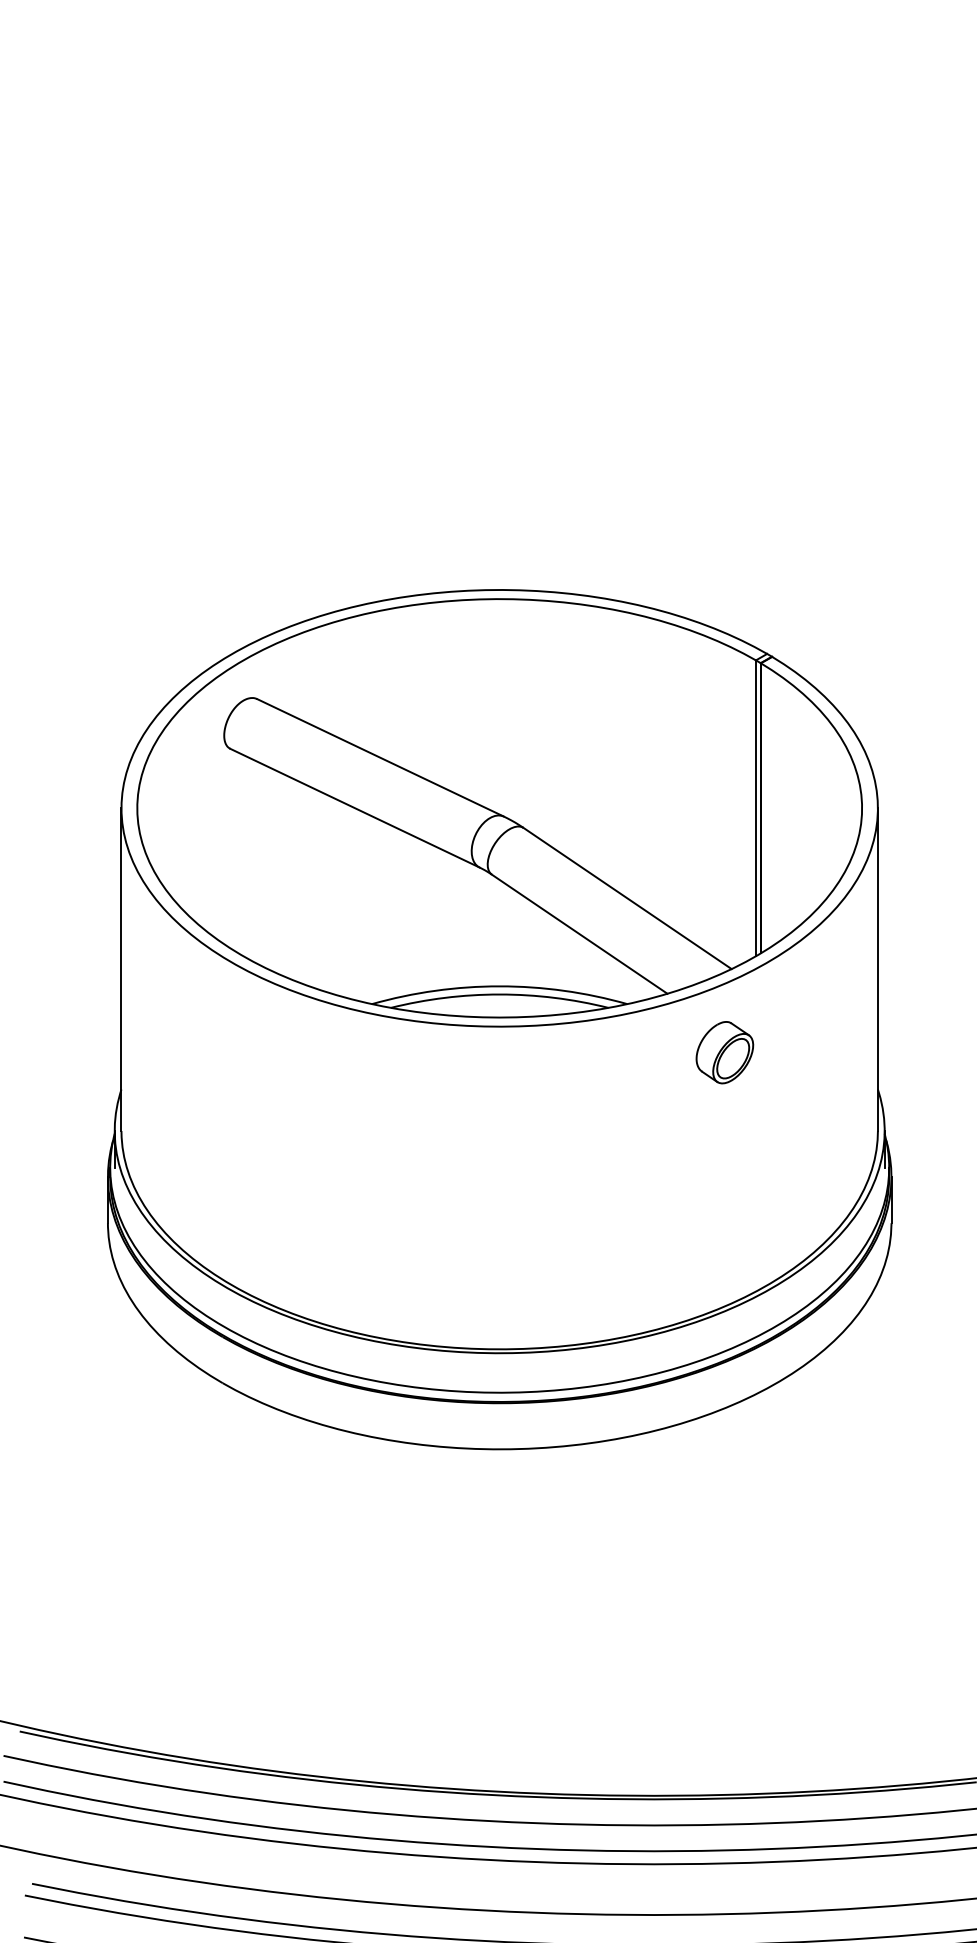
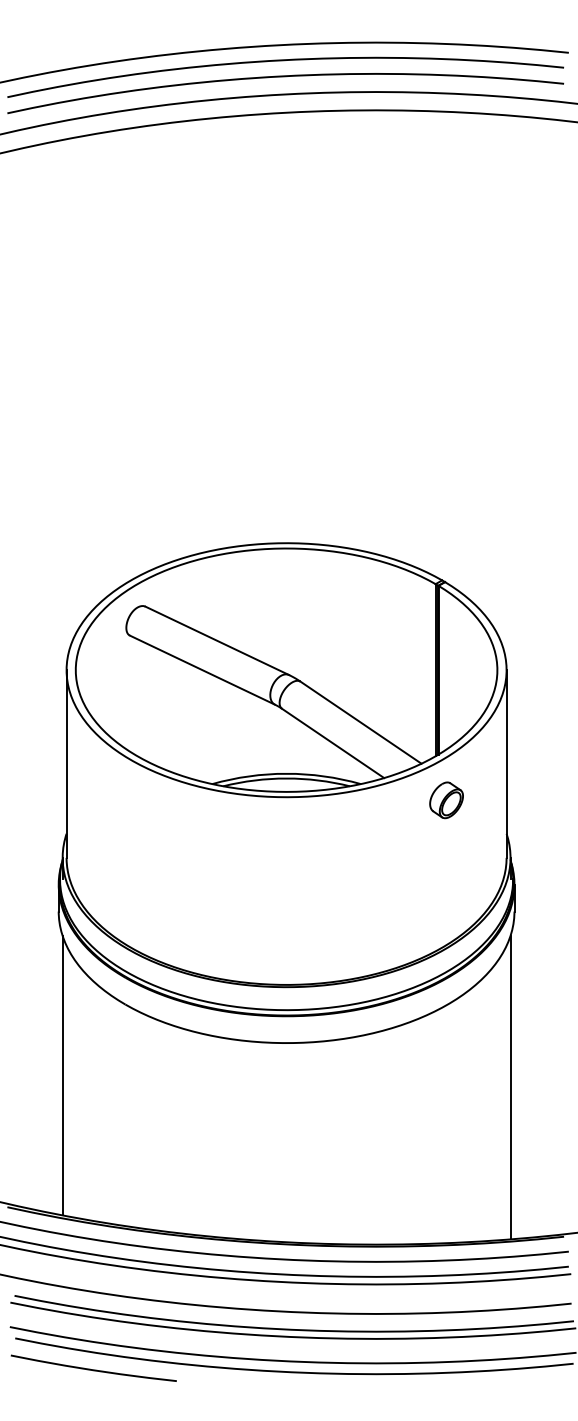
part: (724, 1052) -> (446, 800), moved
line: (114, 1505) -> (62, 1075), added
line: (884, 1525) -> (510, 1087), added

